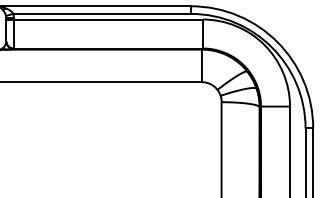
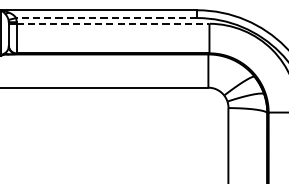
line: (102, 13) -> (106, 17), solid -> dashed
line: (108, 19) -> (113, 23), solid -> dashed

